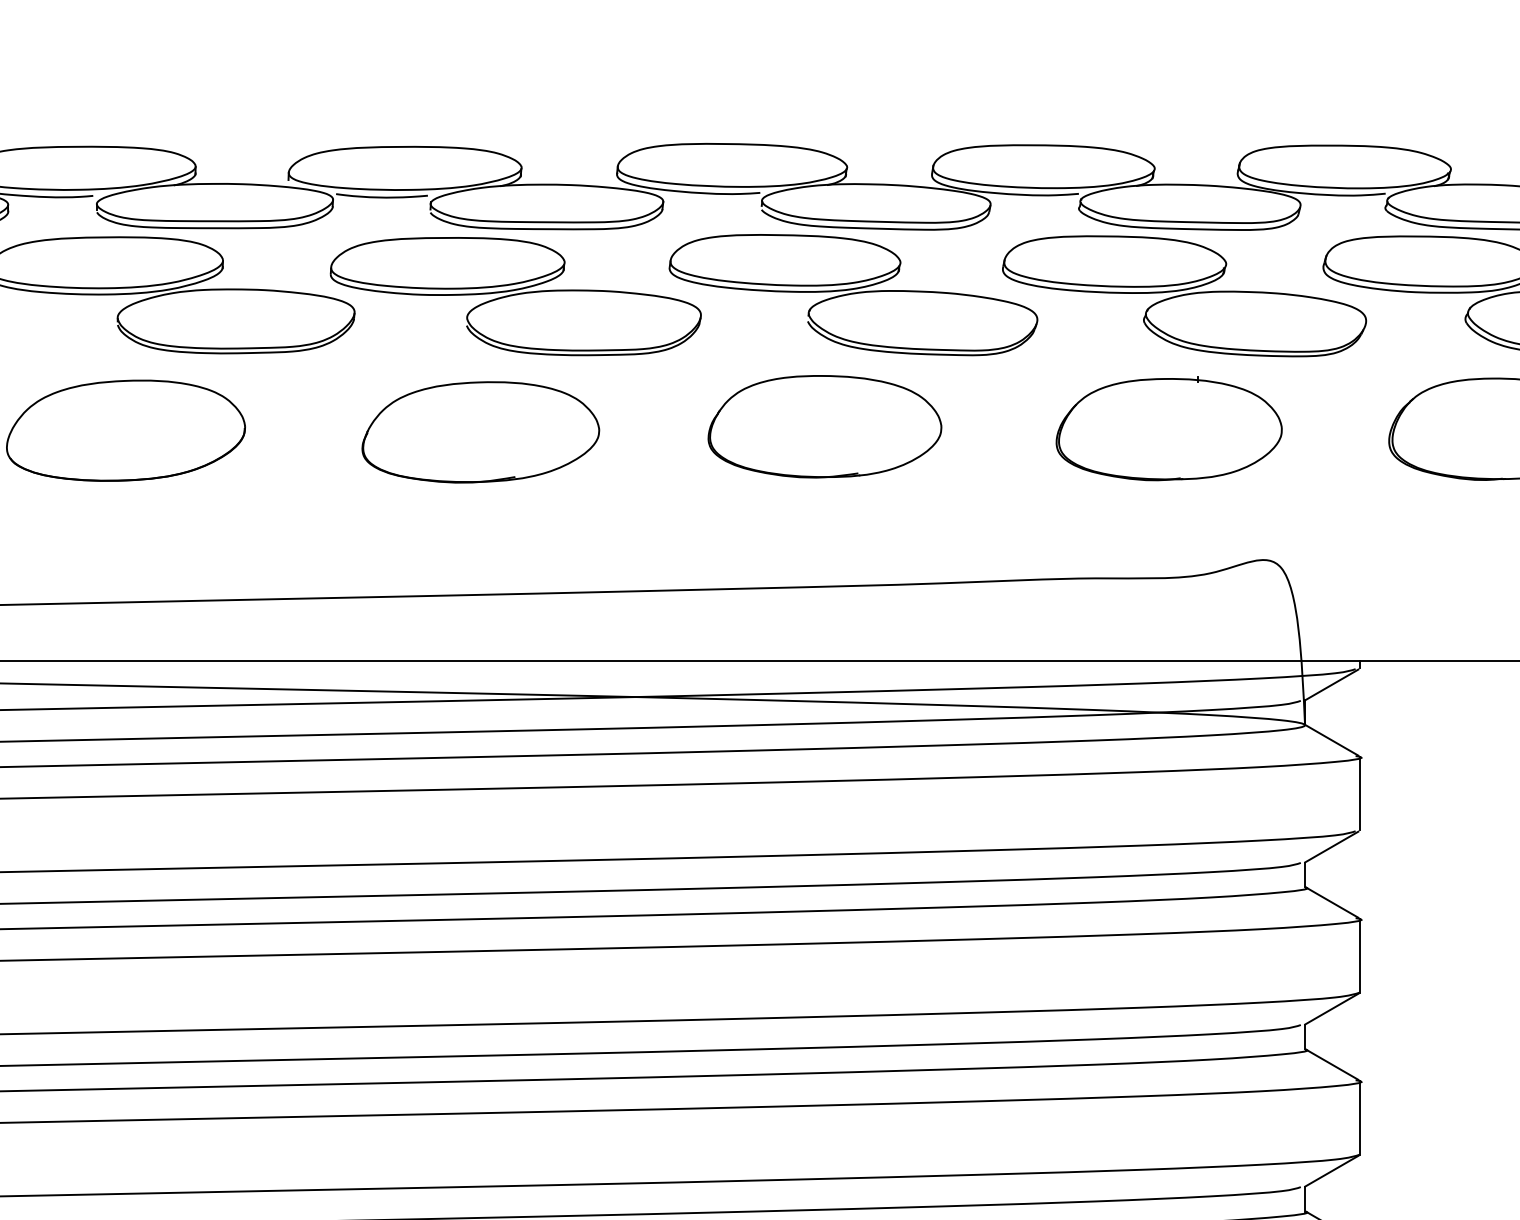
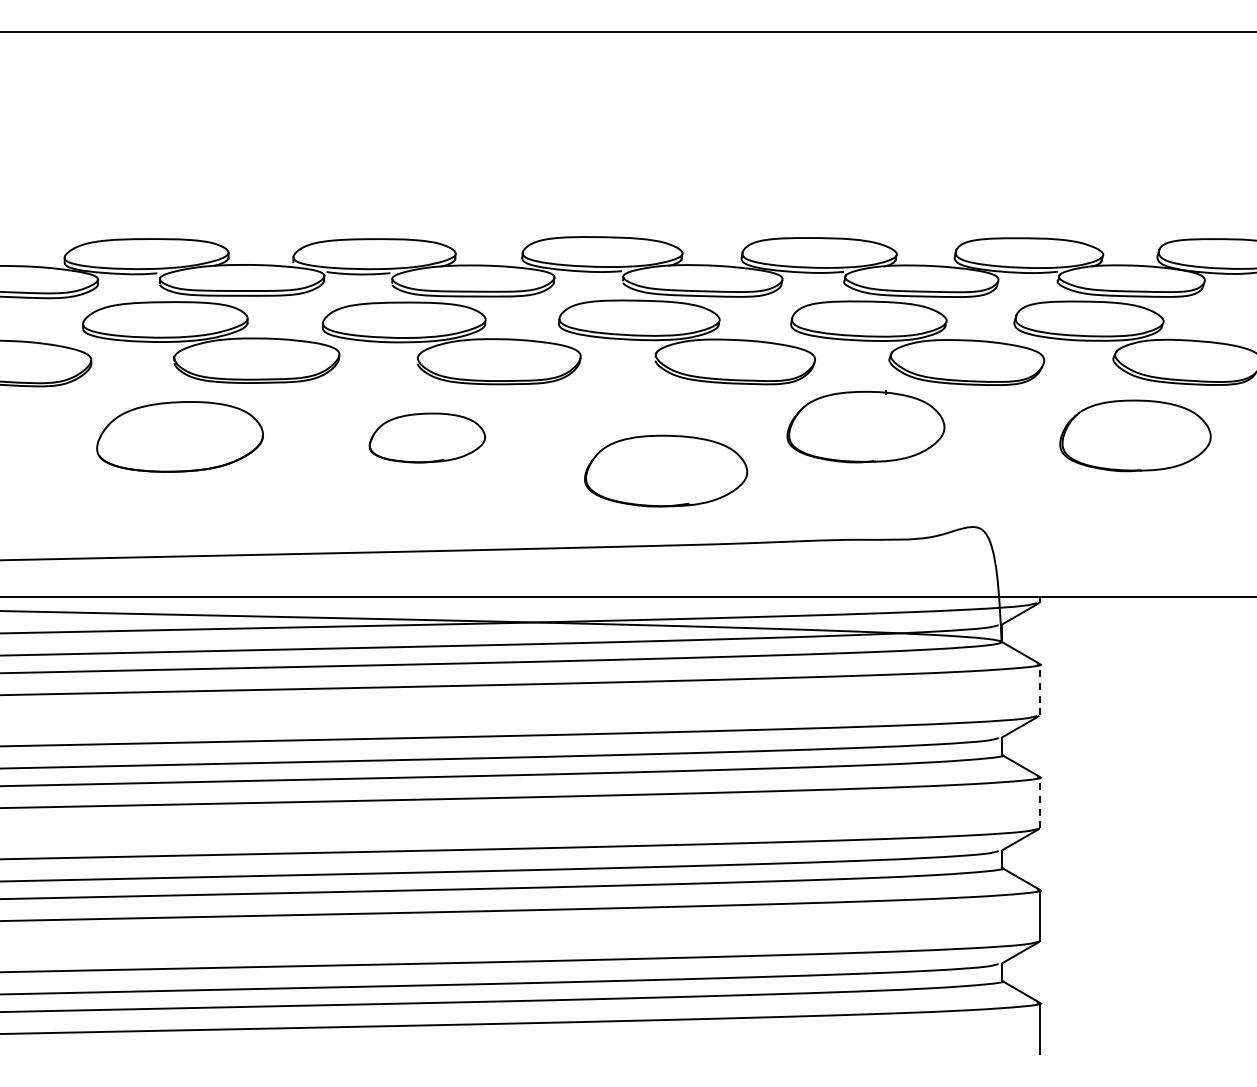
part: (825, 425) -> (666, 470), moved
part: (1168, 428) -> (865, 426), moved
part: (481, 431) -> (427, 437), size x0.7
line: (1359, 793) -> (1039, 689), solid -> dashed
line: (1359, 955) -> (1039, 802), solid -> dashed

